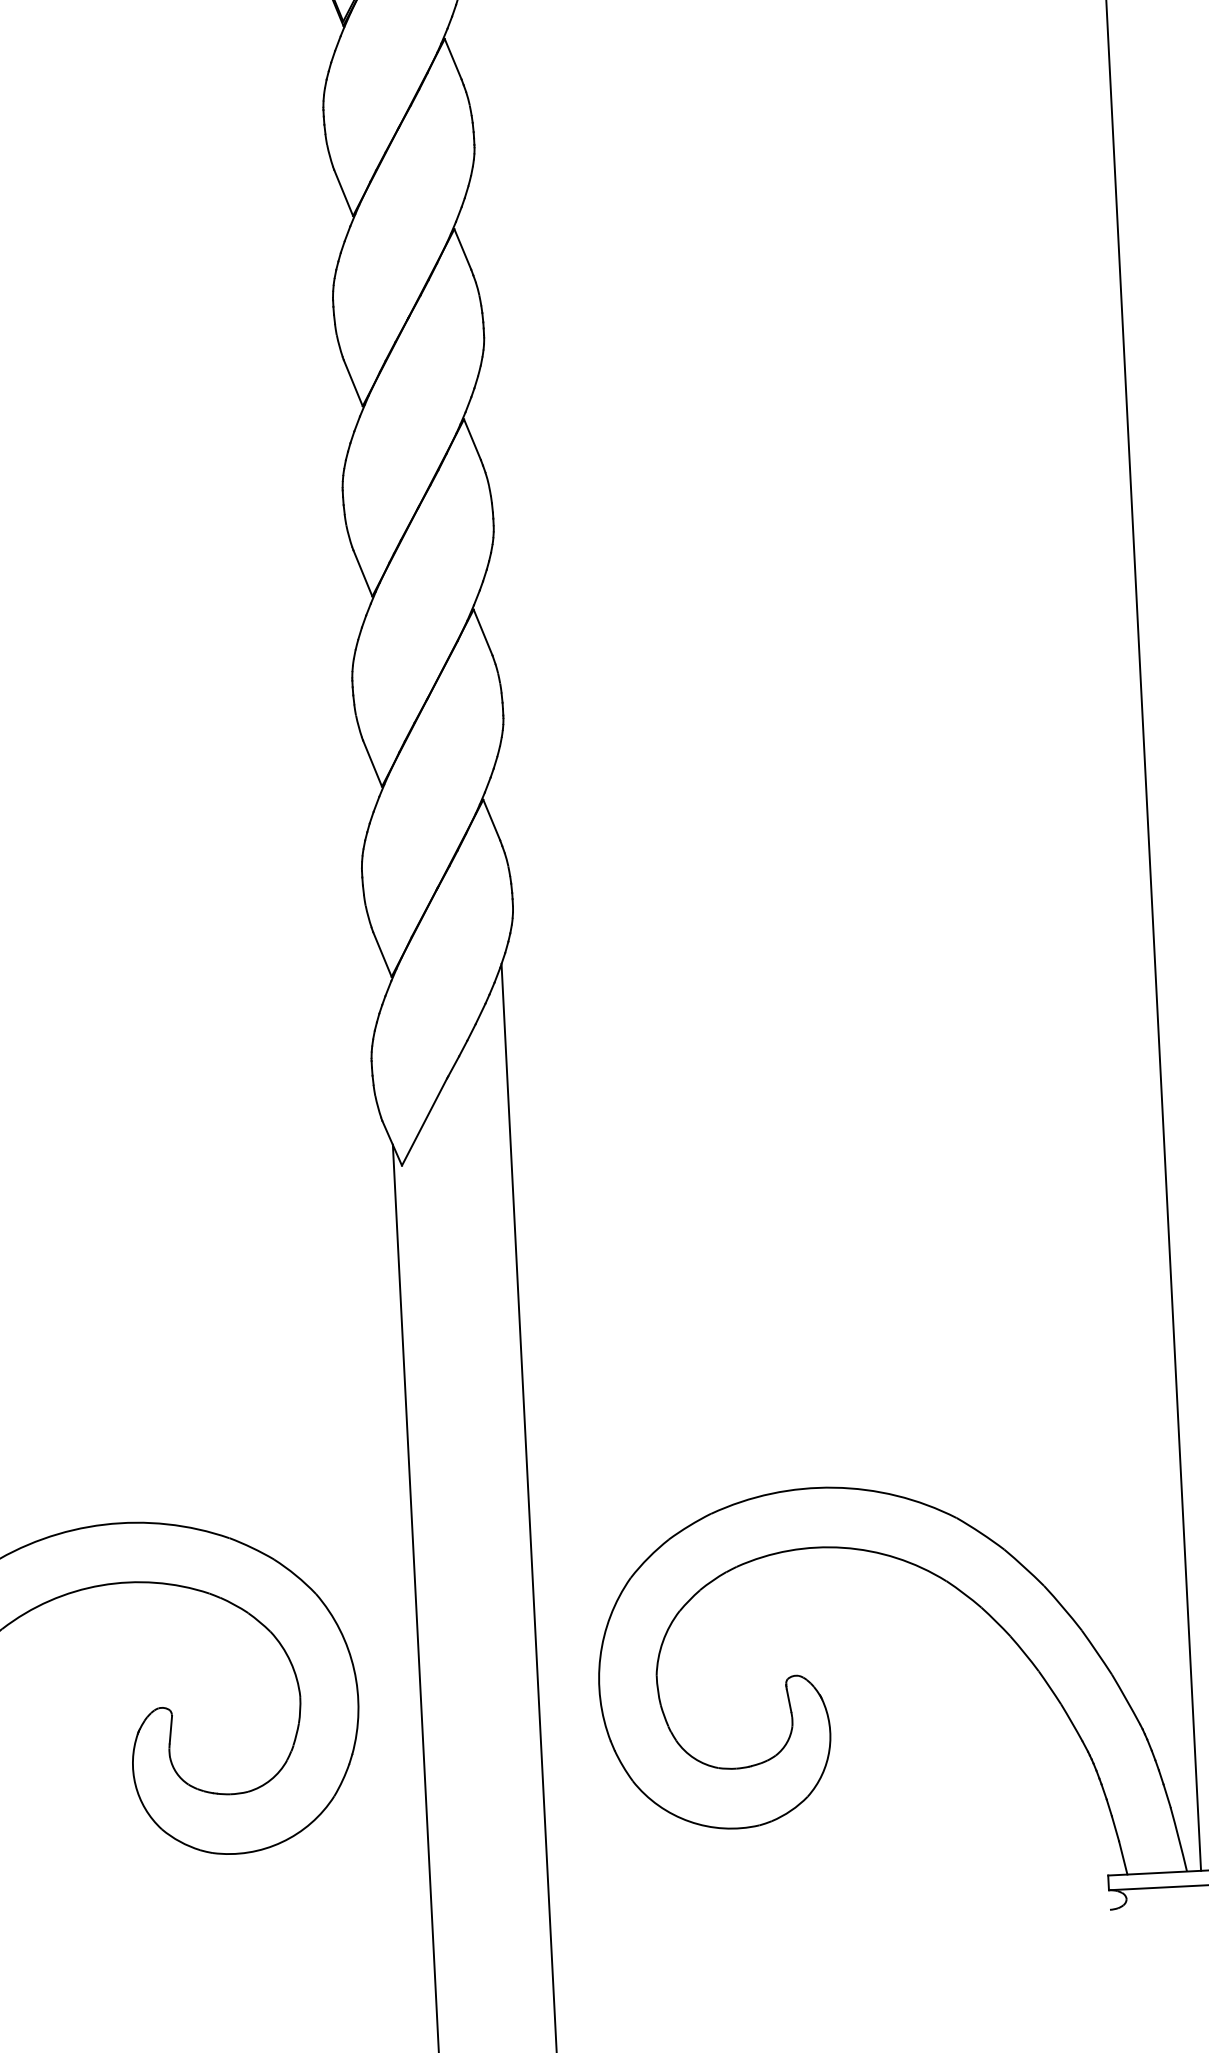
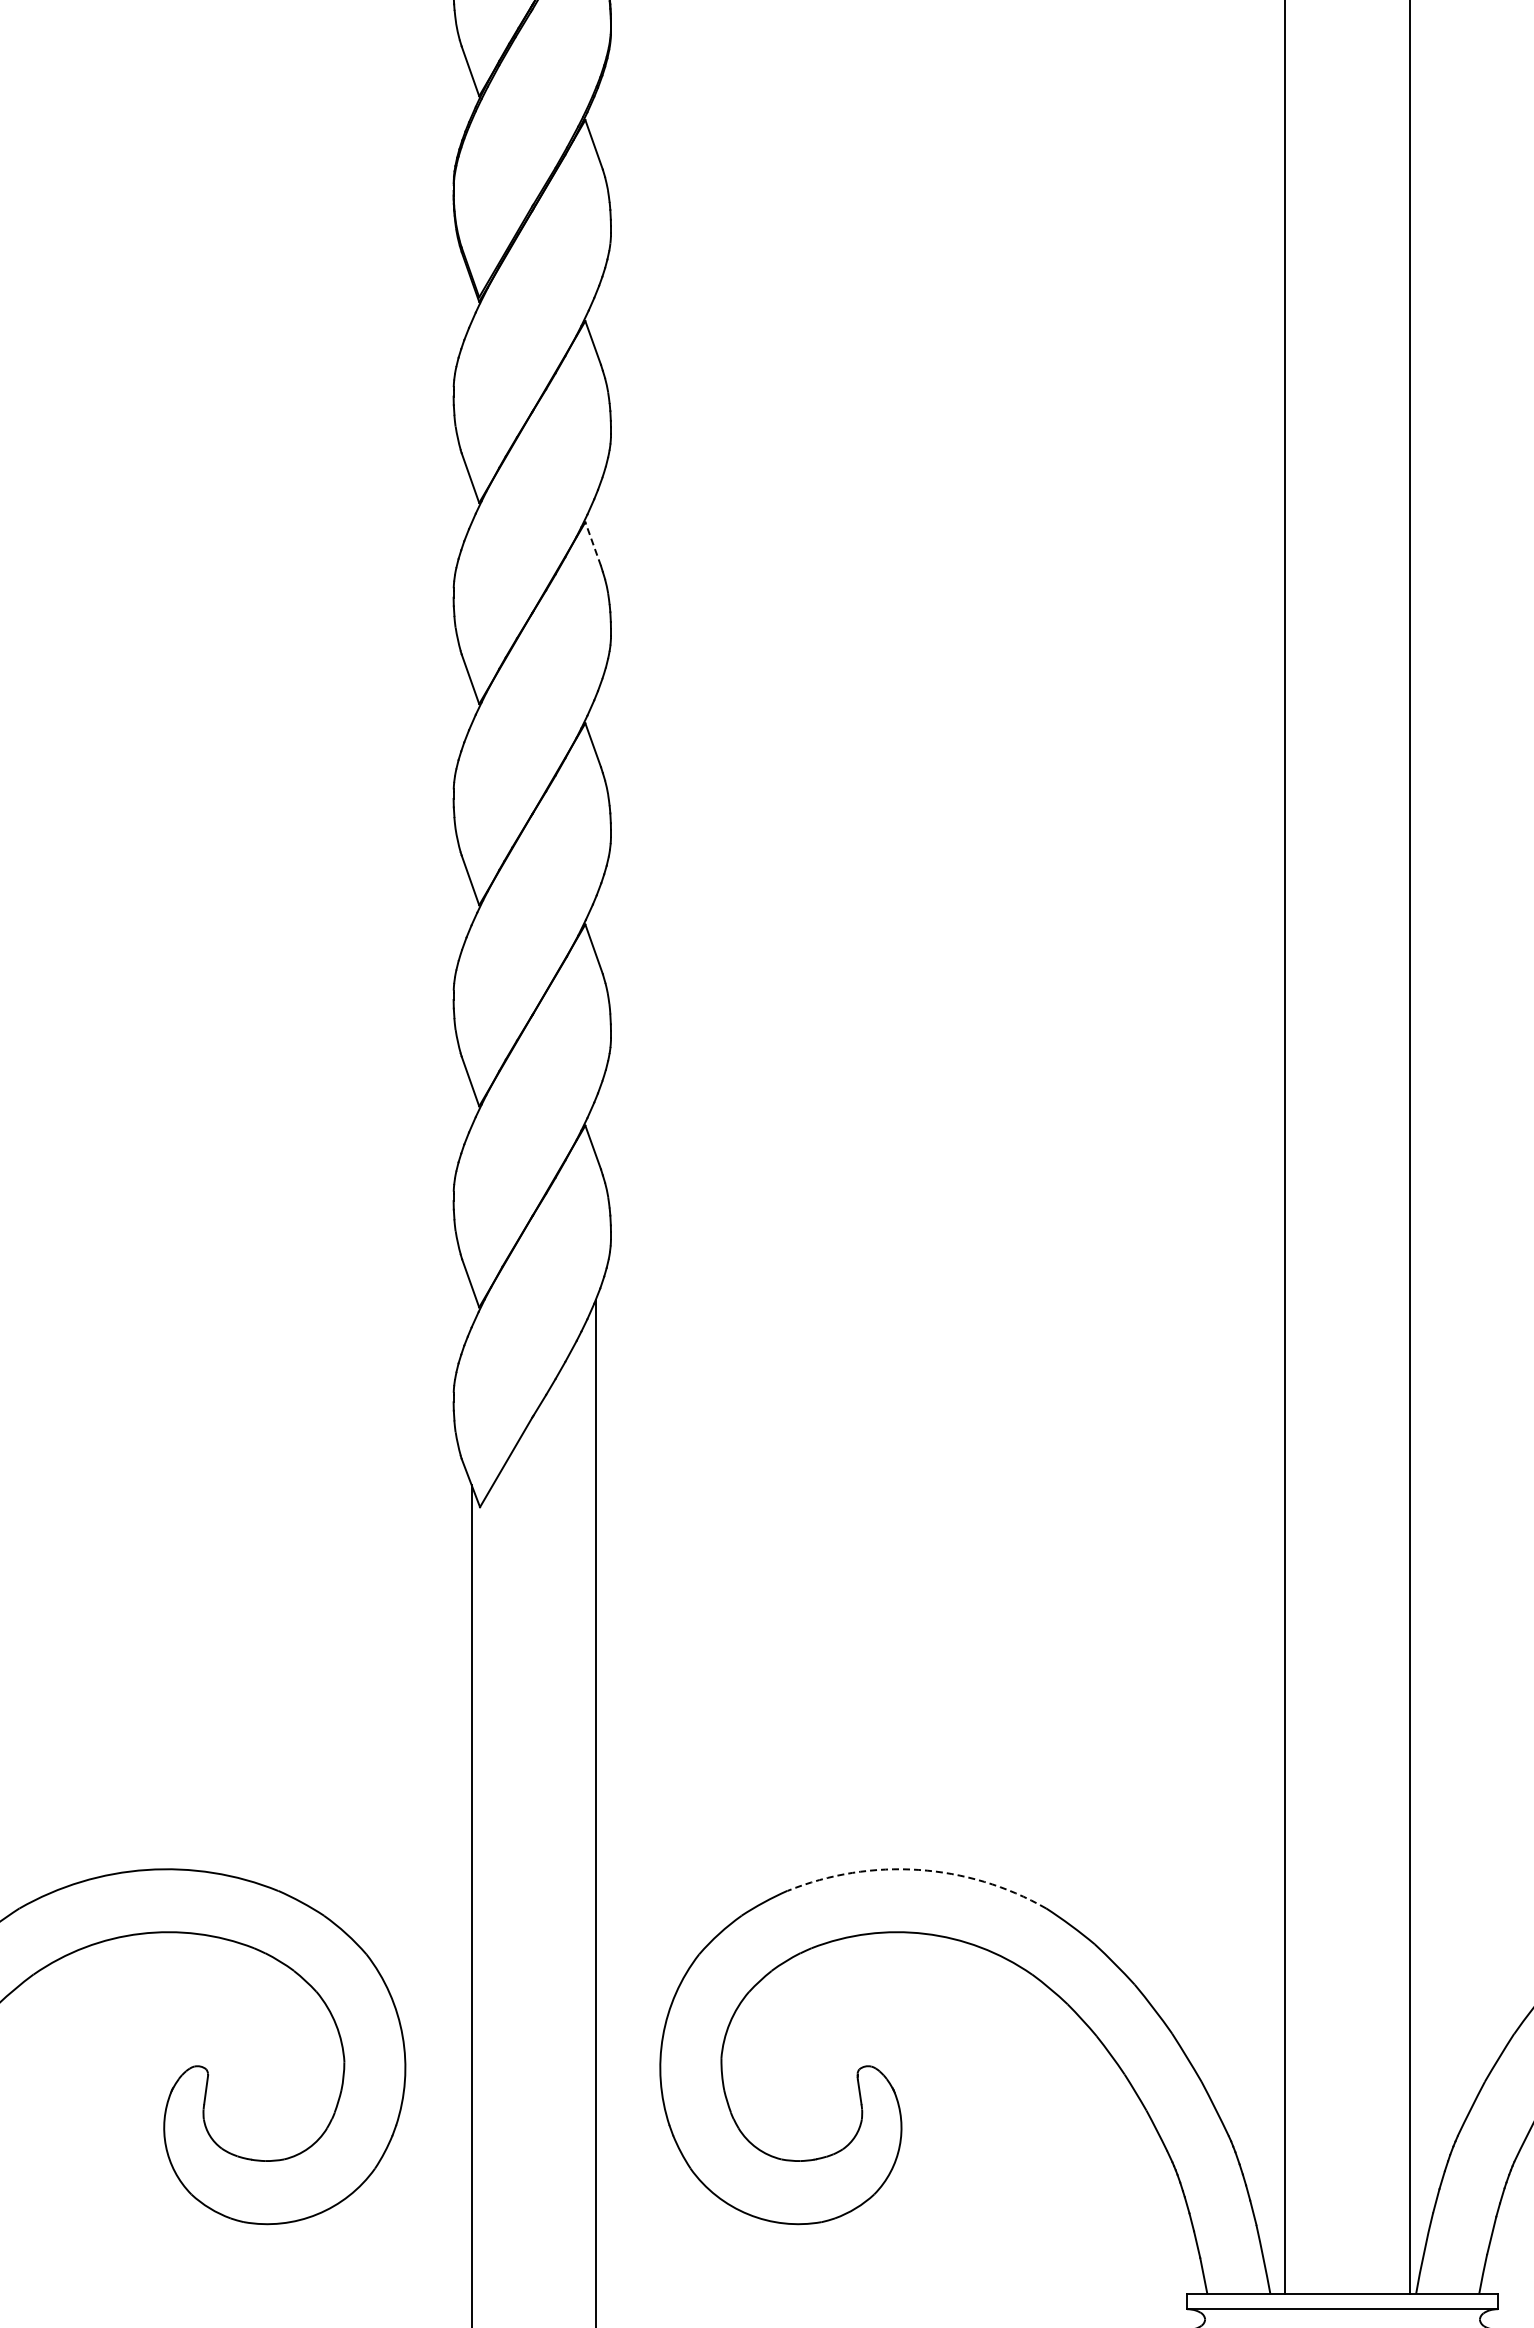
line: (463, 248) -> (593, 543), solid -> dashed
arc: (833, 1487) -> (918, 1869), solid -> dashed

